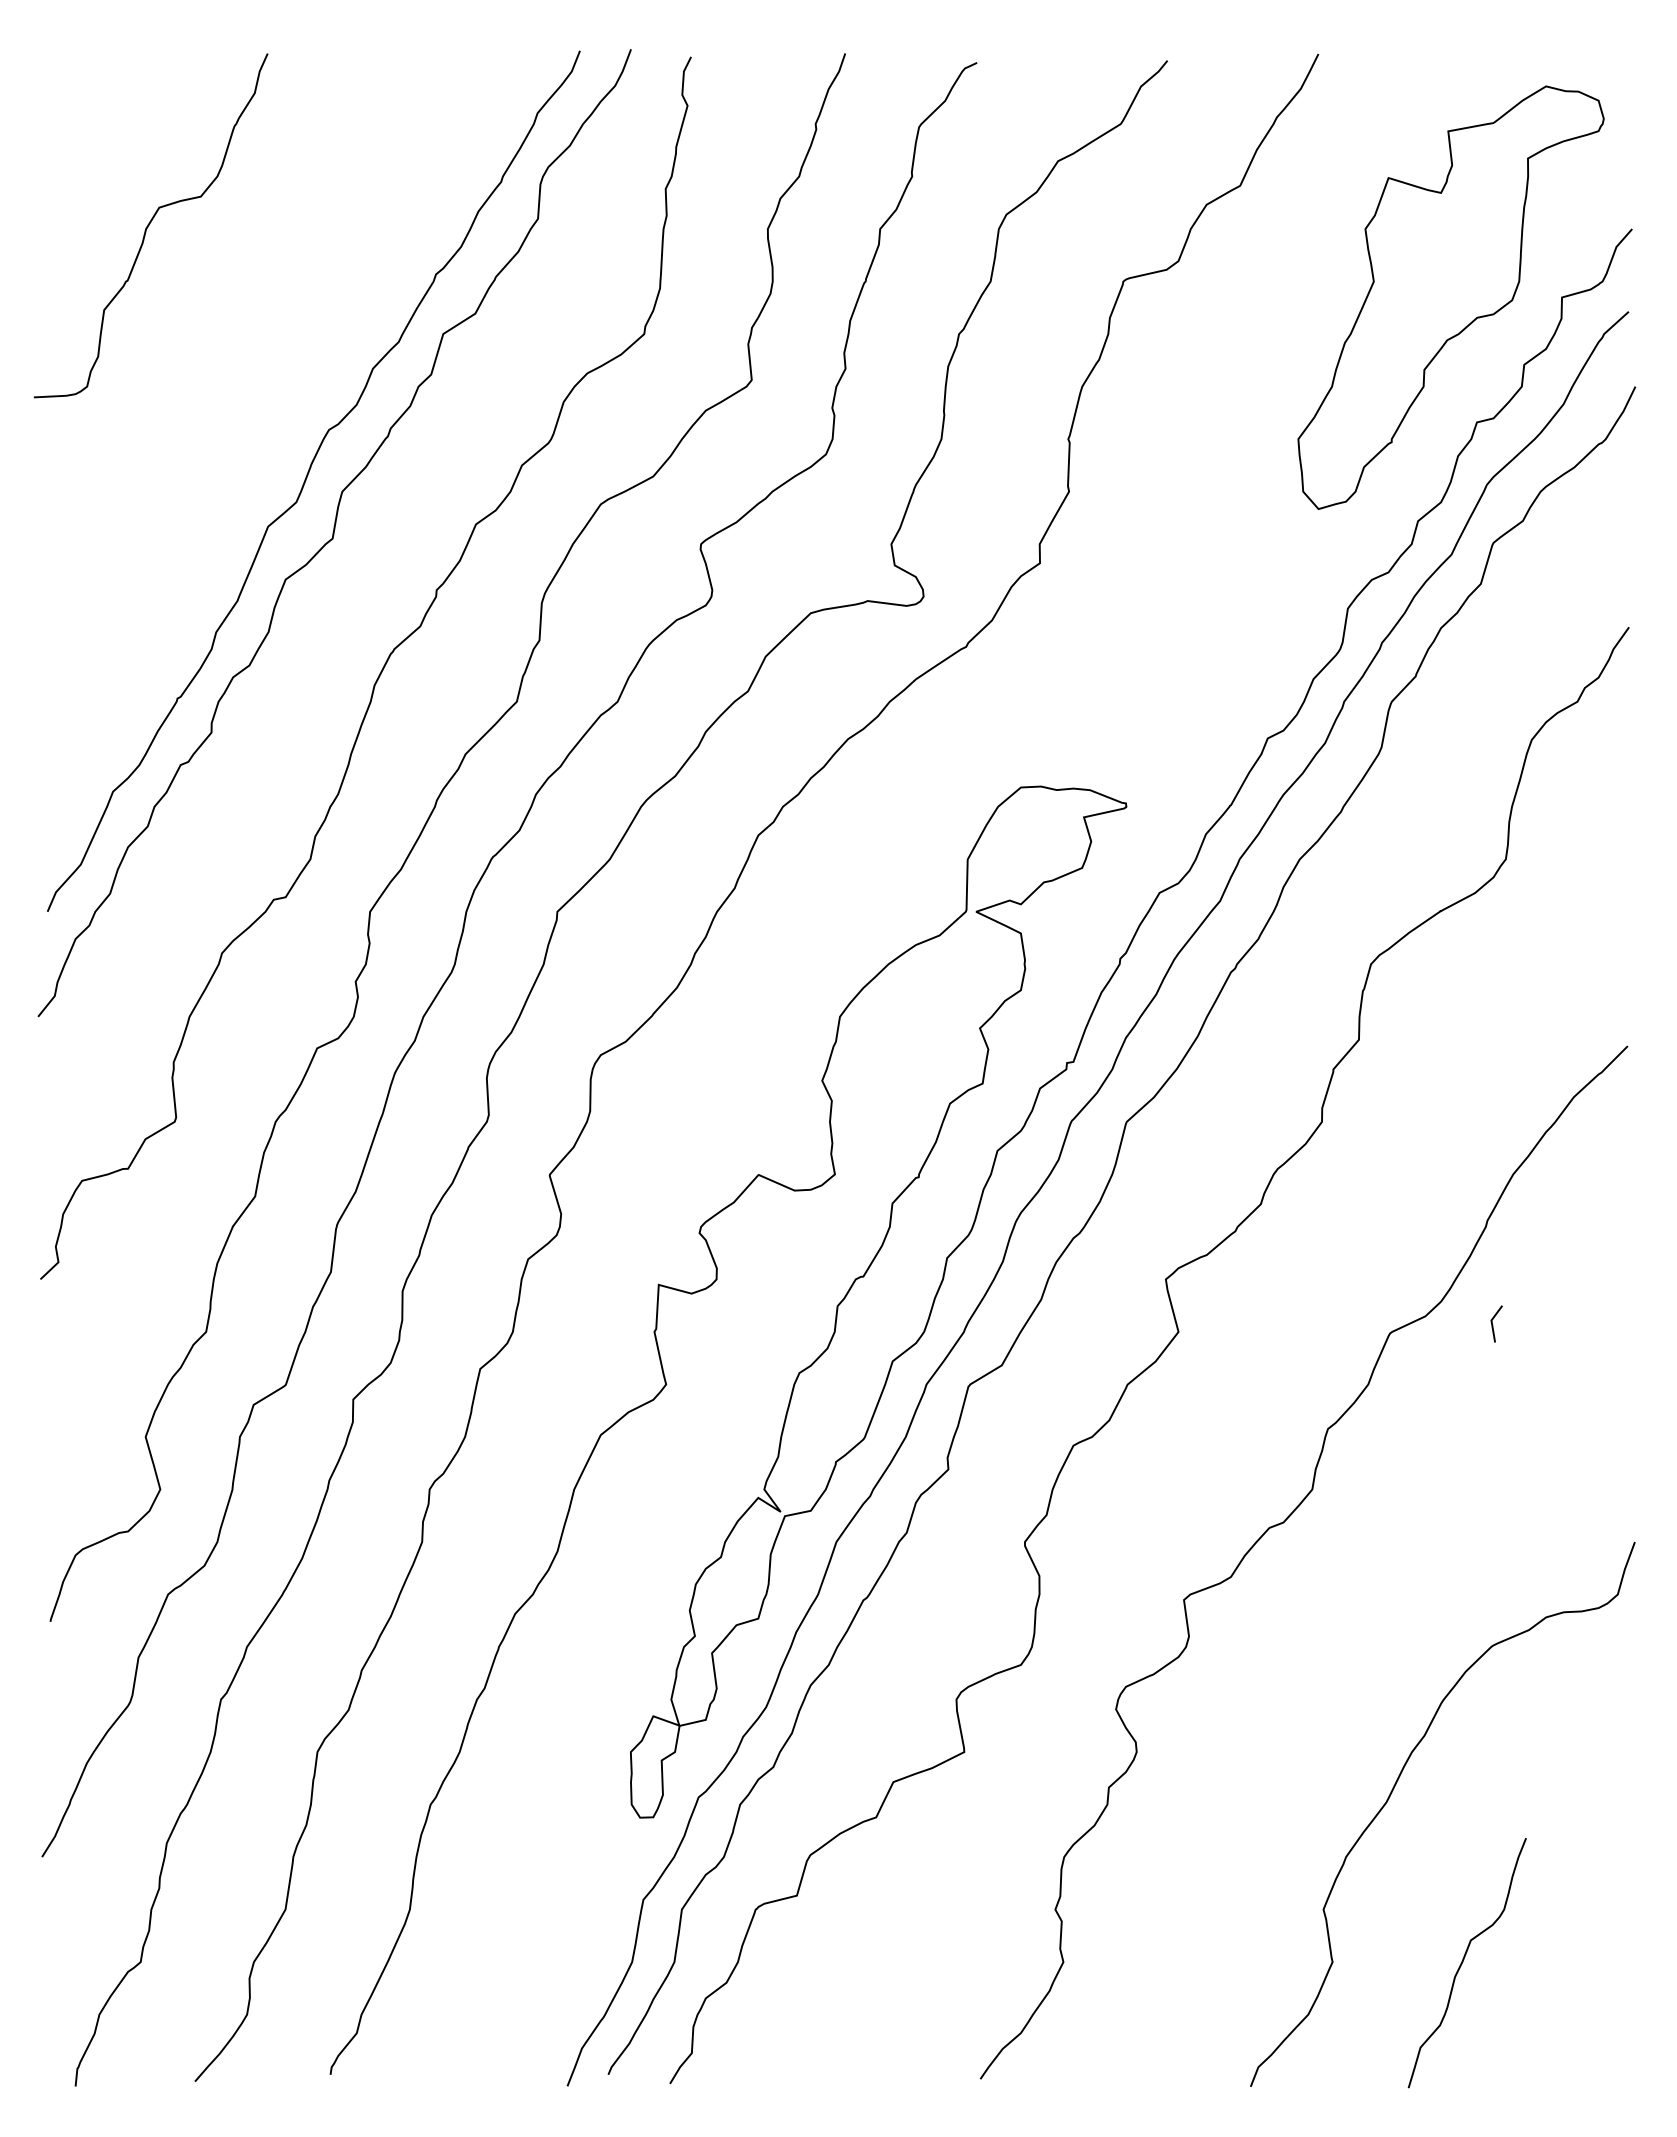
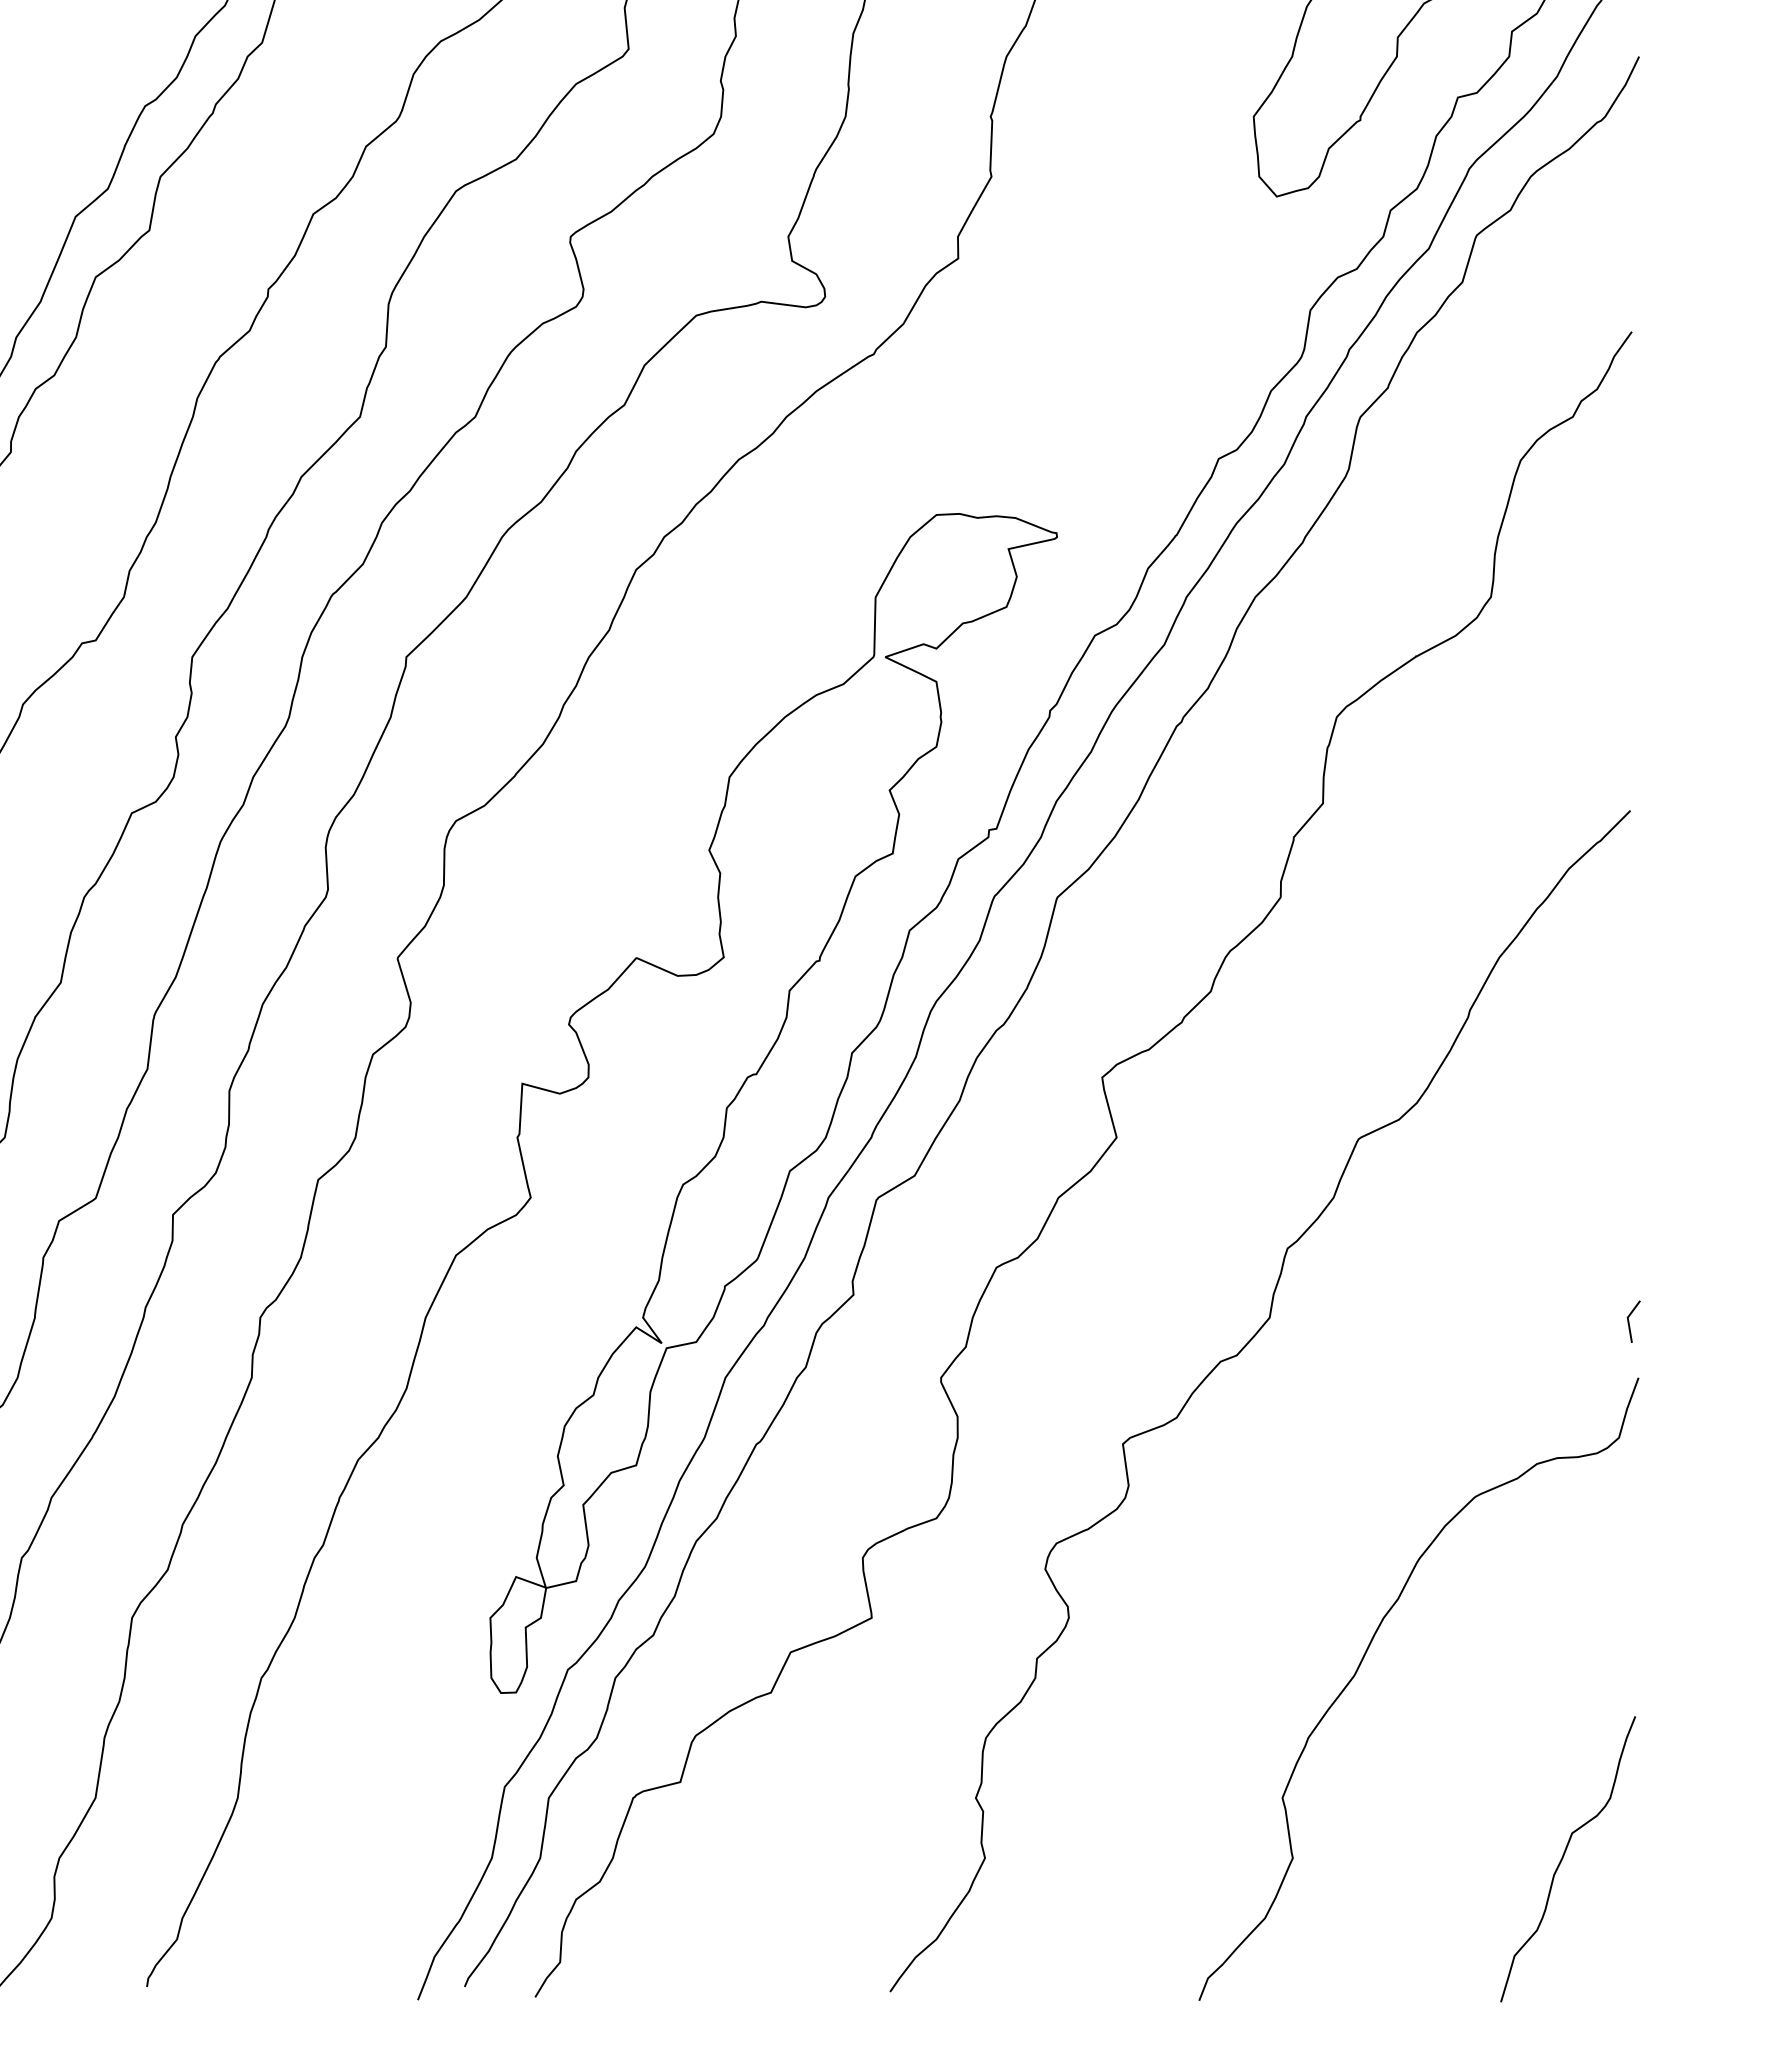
line: (1493, 1325) -> (1630, 1323), moved
curve: (1463, 1962) -> (1563, 1858), moved

